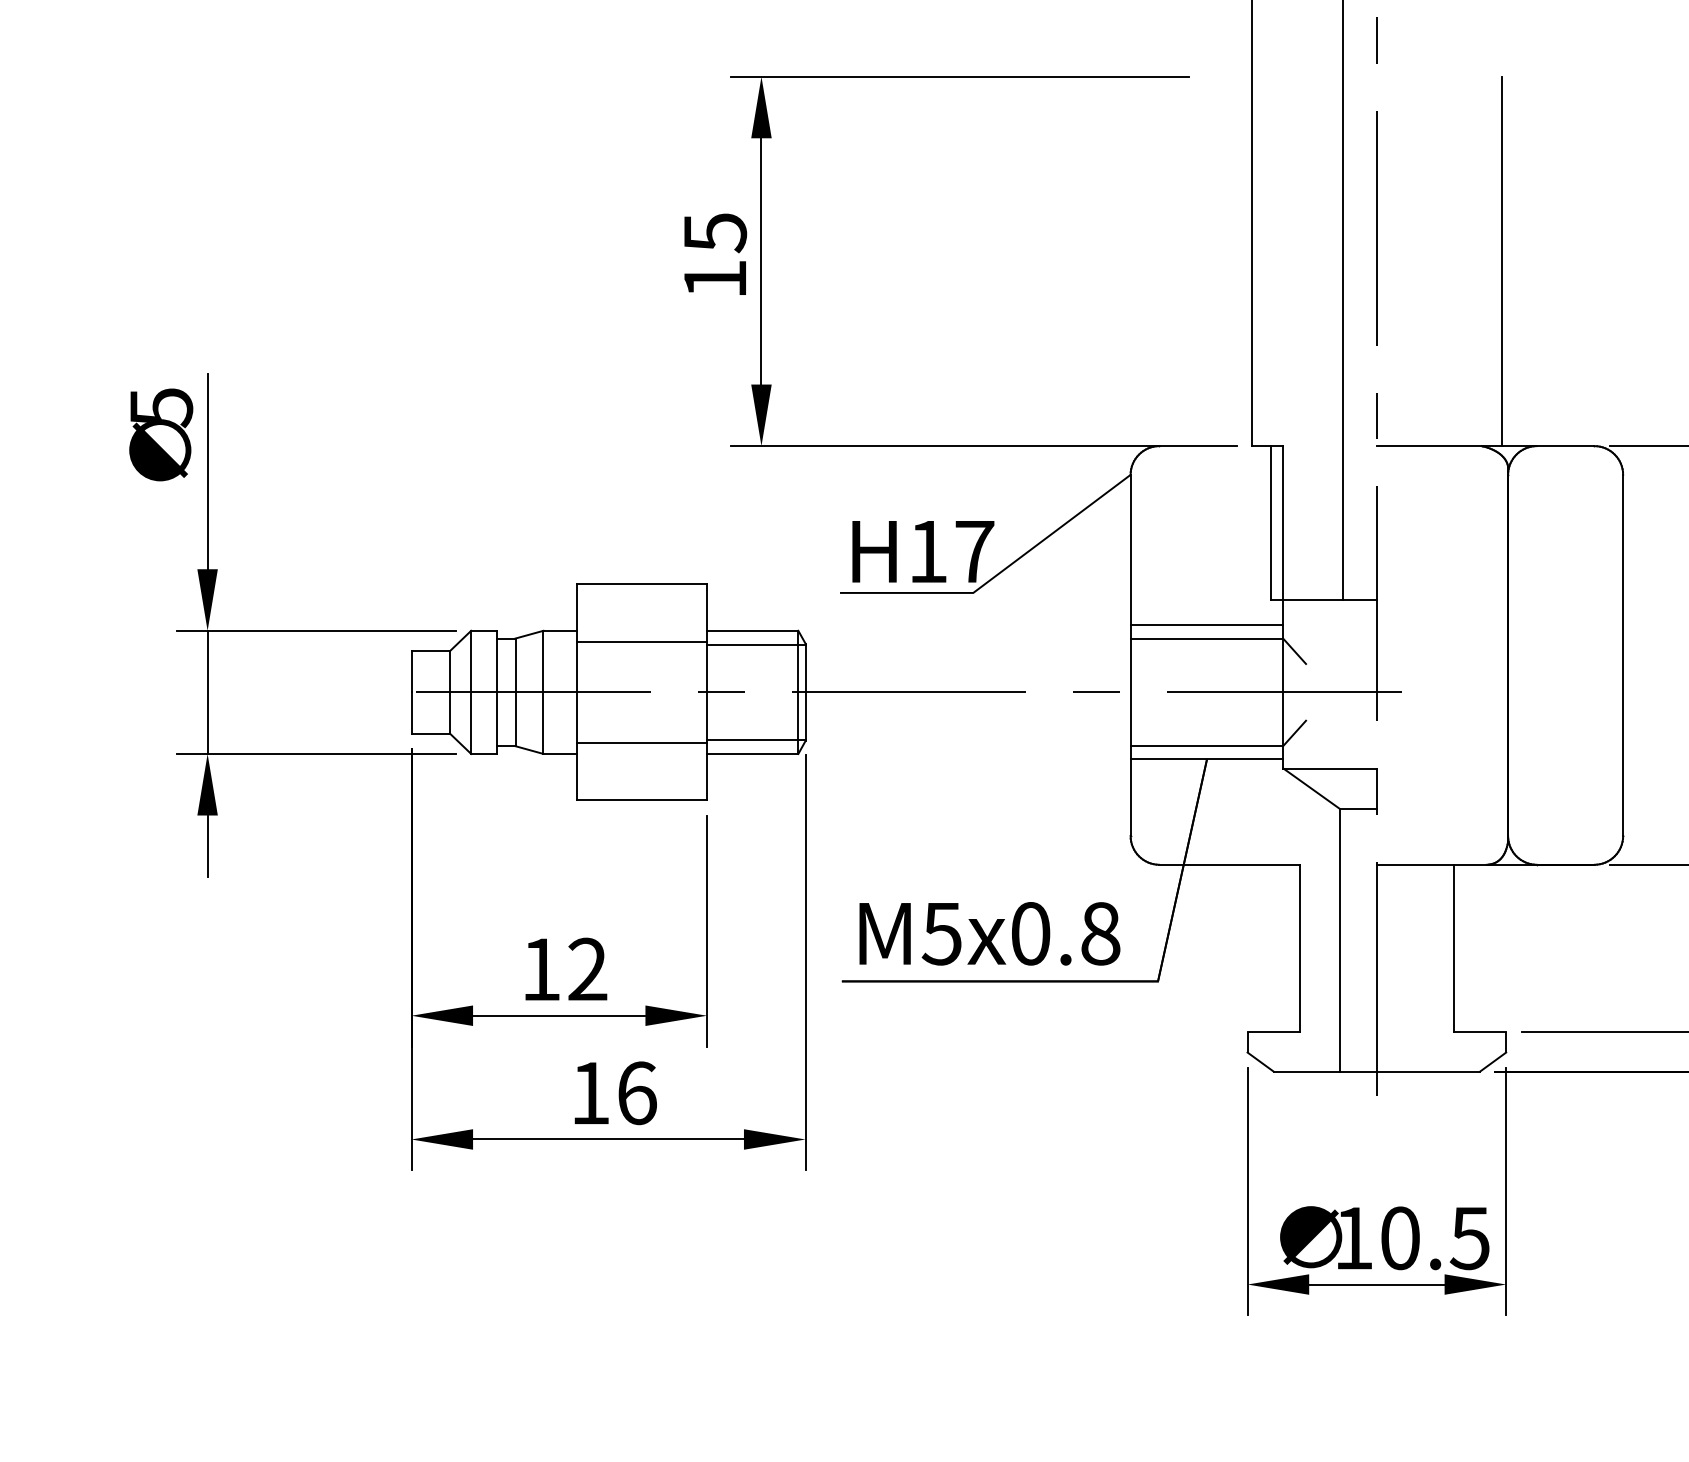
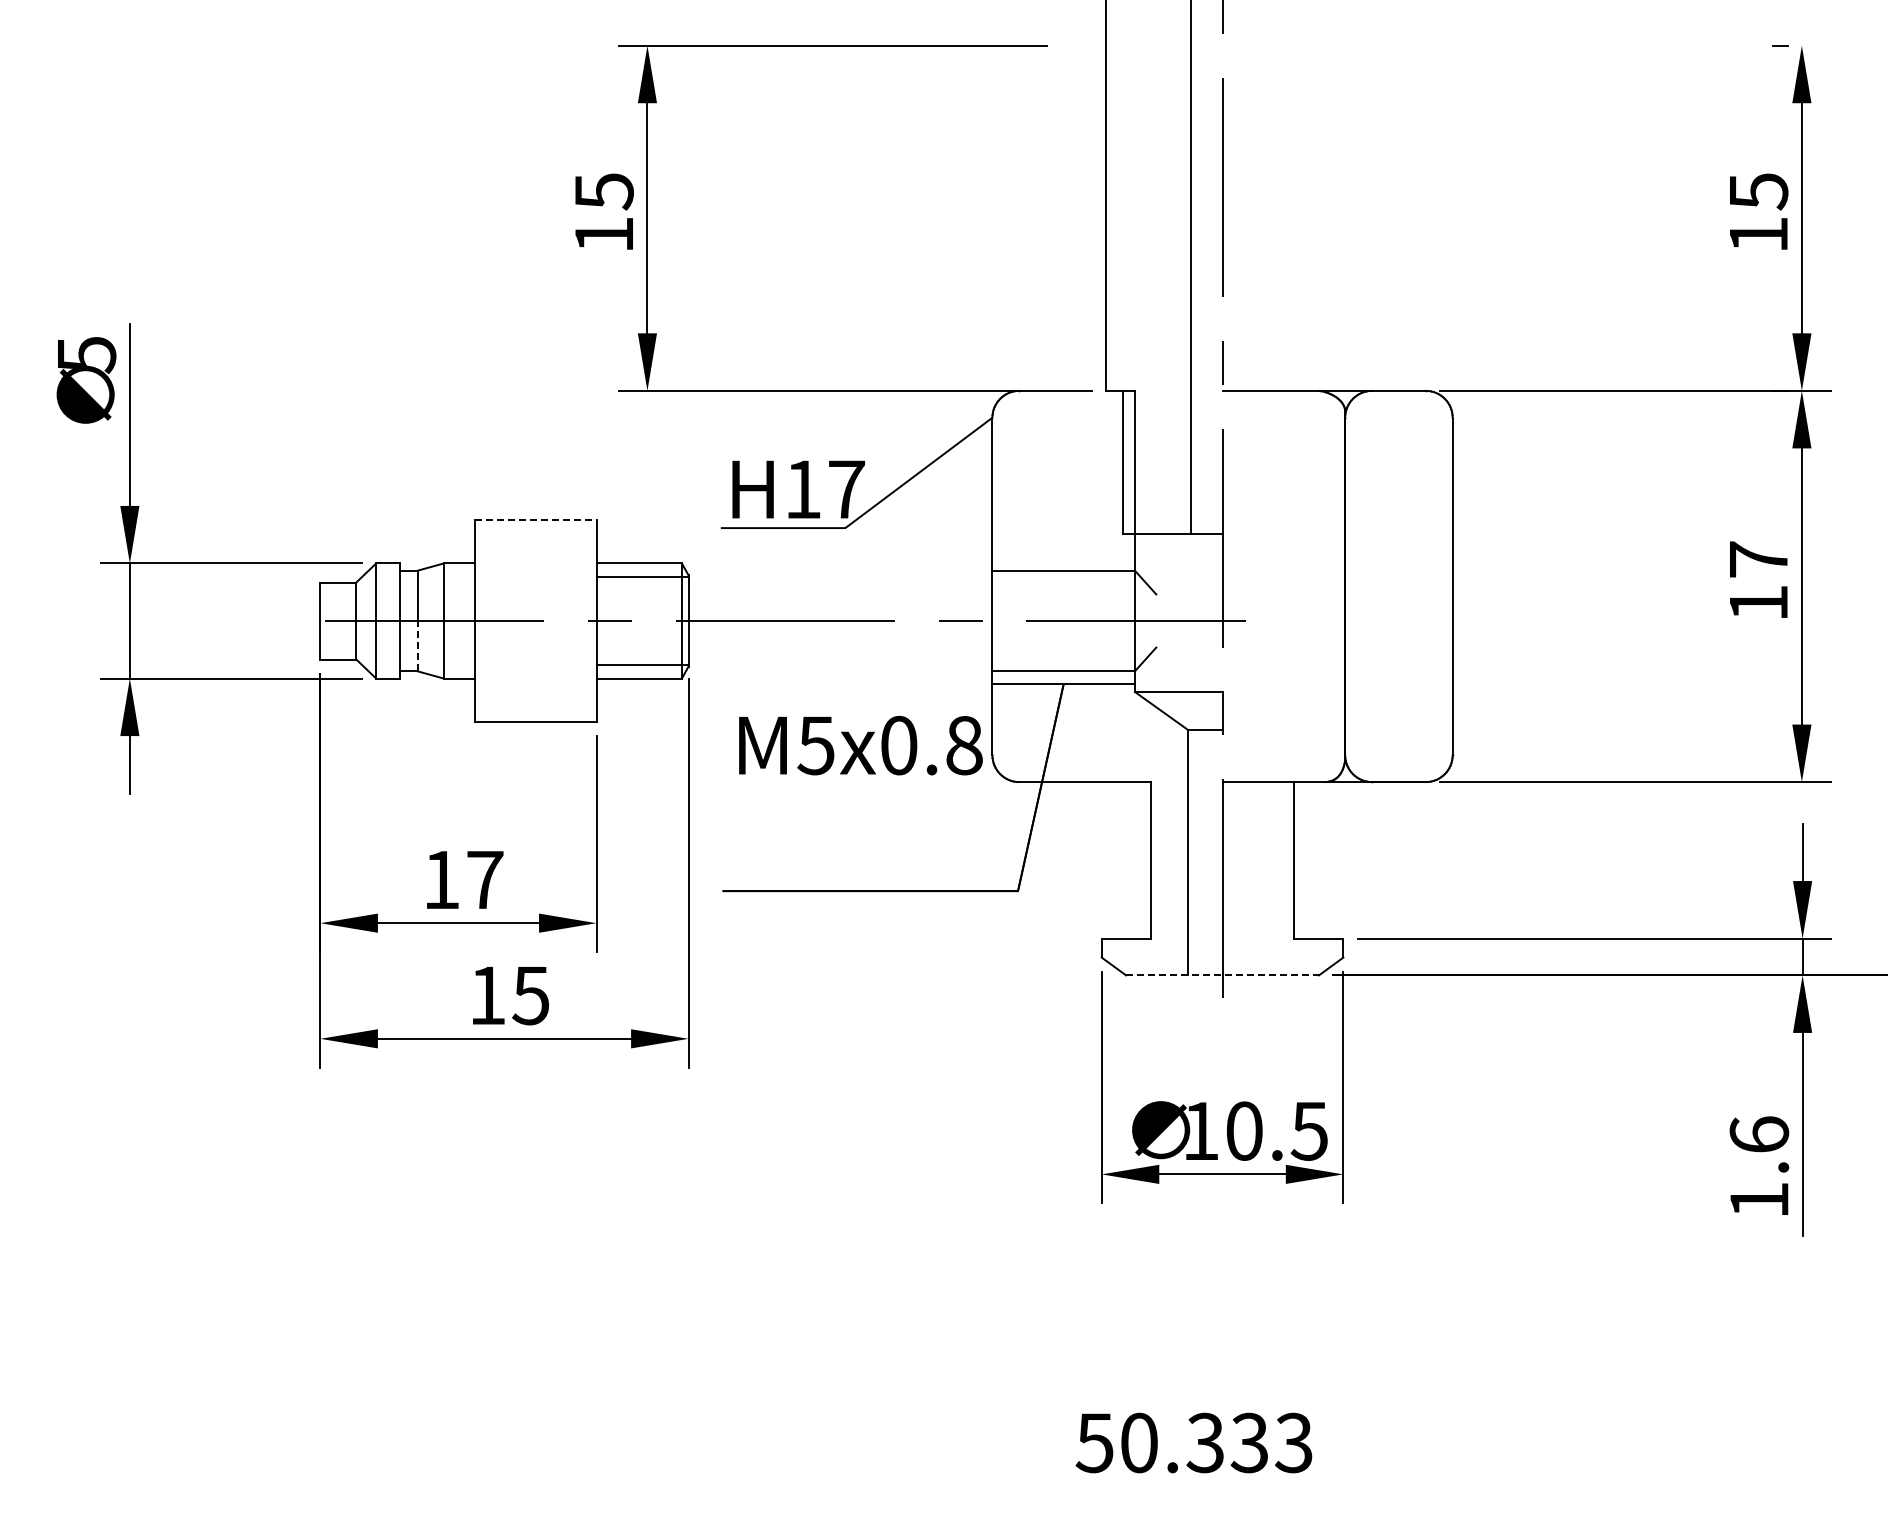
line: (1502, 260) -> (1339, 217), removed
line: (641, 584) -> (535, 520), solid -> dashed
line: (1206, 625) -> (1063, 558), removed
line: (641, 641) -> (535, 573), removed
line: (515, 718) -> (417, 645), solid -> dashed
line: (641, 743) -> (535, 668), removed
text: (989, 933) -> (860, 745), moved
text: (588, 968) -> (485, 879), 12 -> 17
line: (1377, 1071) -> (1223, 975), solid -> dashed
text: (636, 1093) -> (530, 995), 16 -> 15

